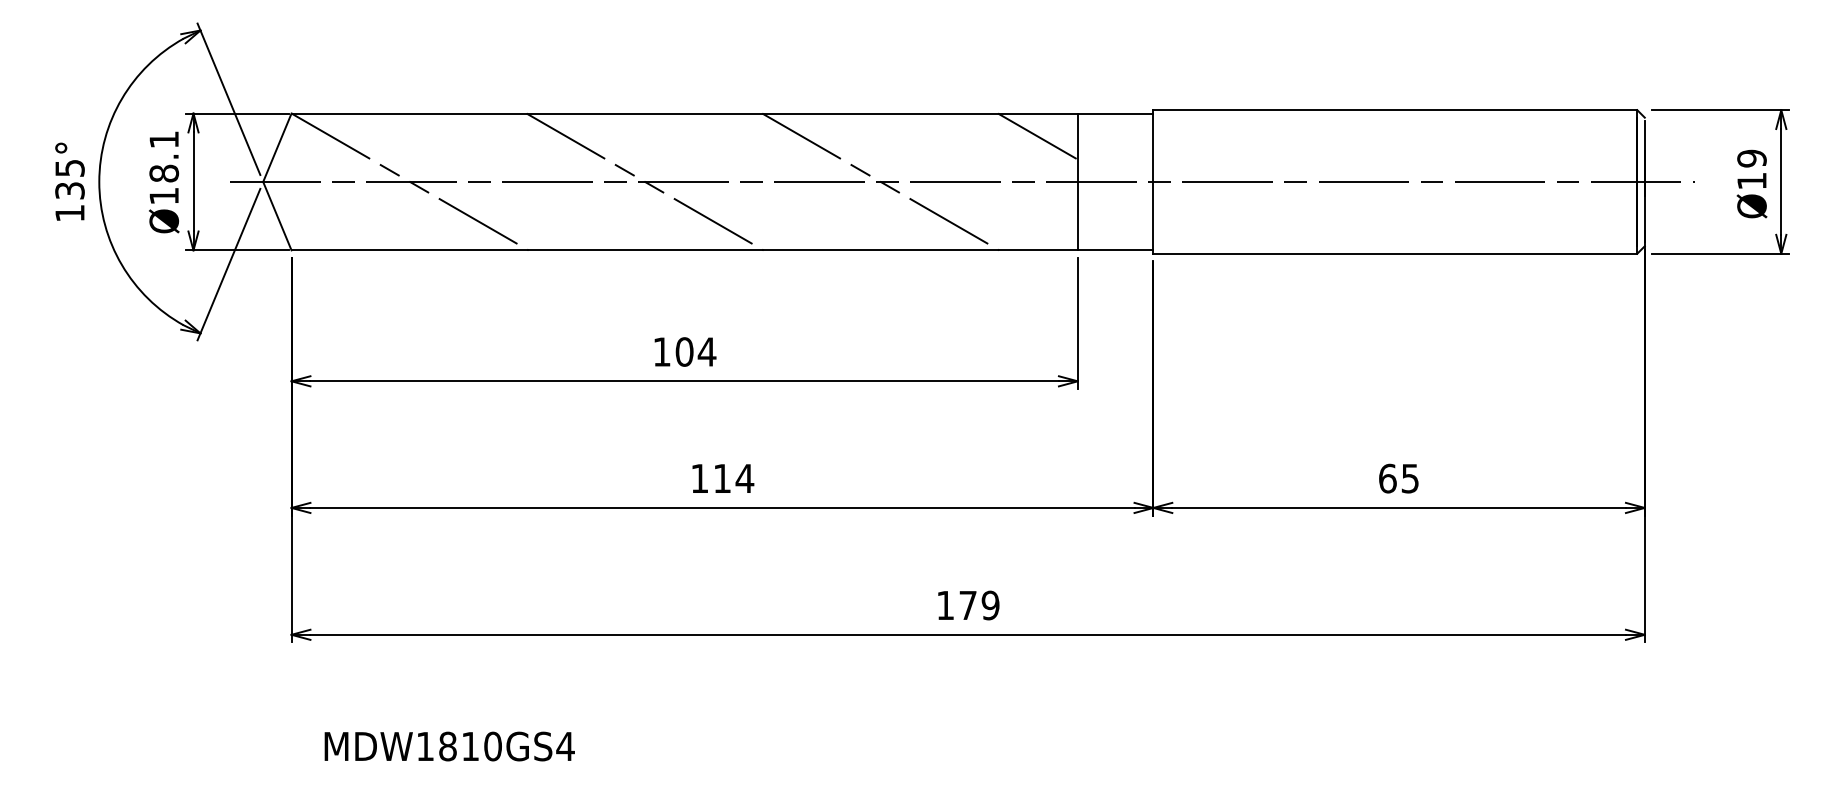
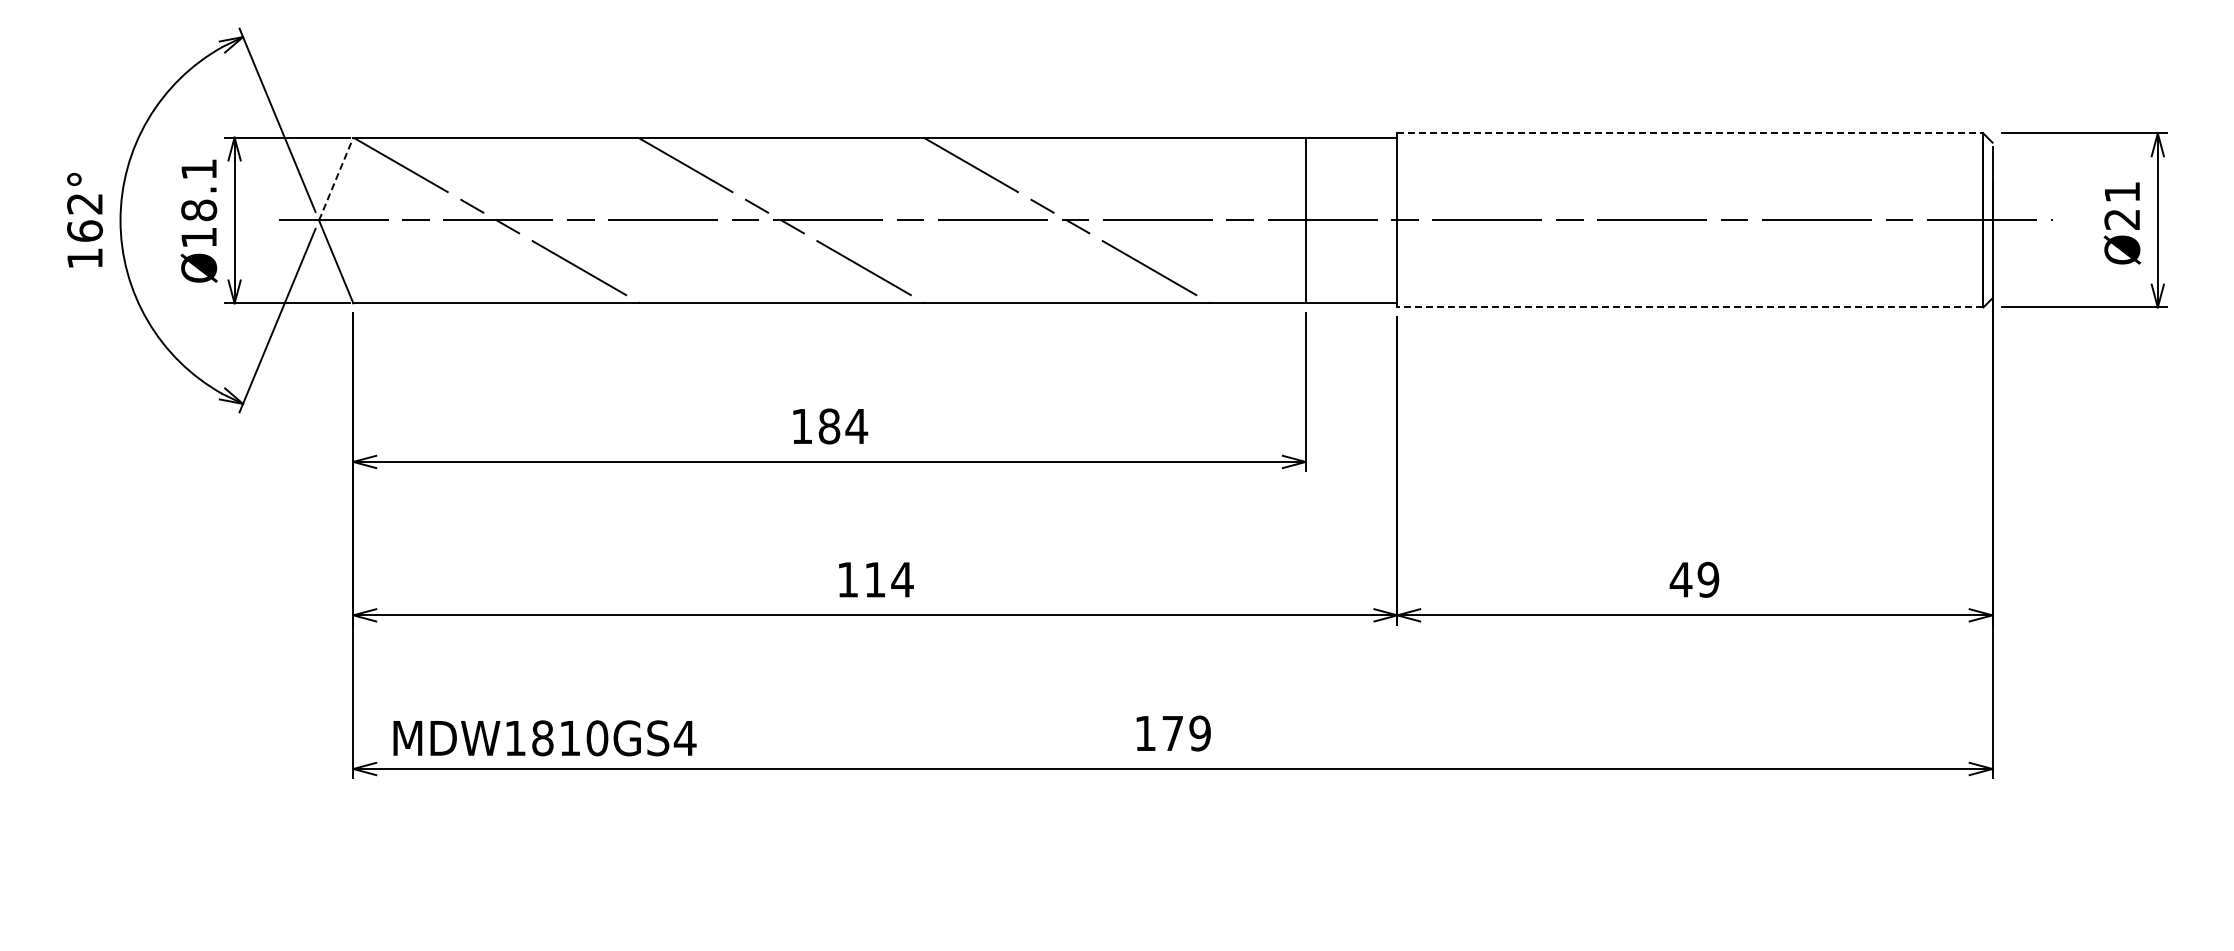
line: (1395, 110) -> (1690, 133), solid -> dashed
line: (1037, 136) -> (1257, 165), removed
line: (277, 148) -> (336, 179), solid -> dashed
text: (1752, 169) -> (2122, 205), Ø19 -> Ø21
text: (70, 179) -> (85, 217), 135° -> 162°
line: (1394, 253) -> (1689, 307), solid -> dashed
text: (684, 352) -> (829, 426), 104 -> 184
text: (1398, 478) -> (1694, 579), 65 -> 49
text: (449, 746) -> (544, 738), moved

